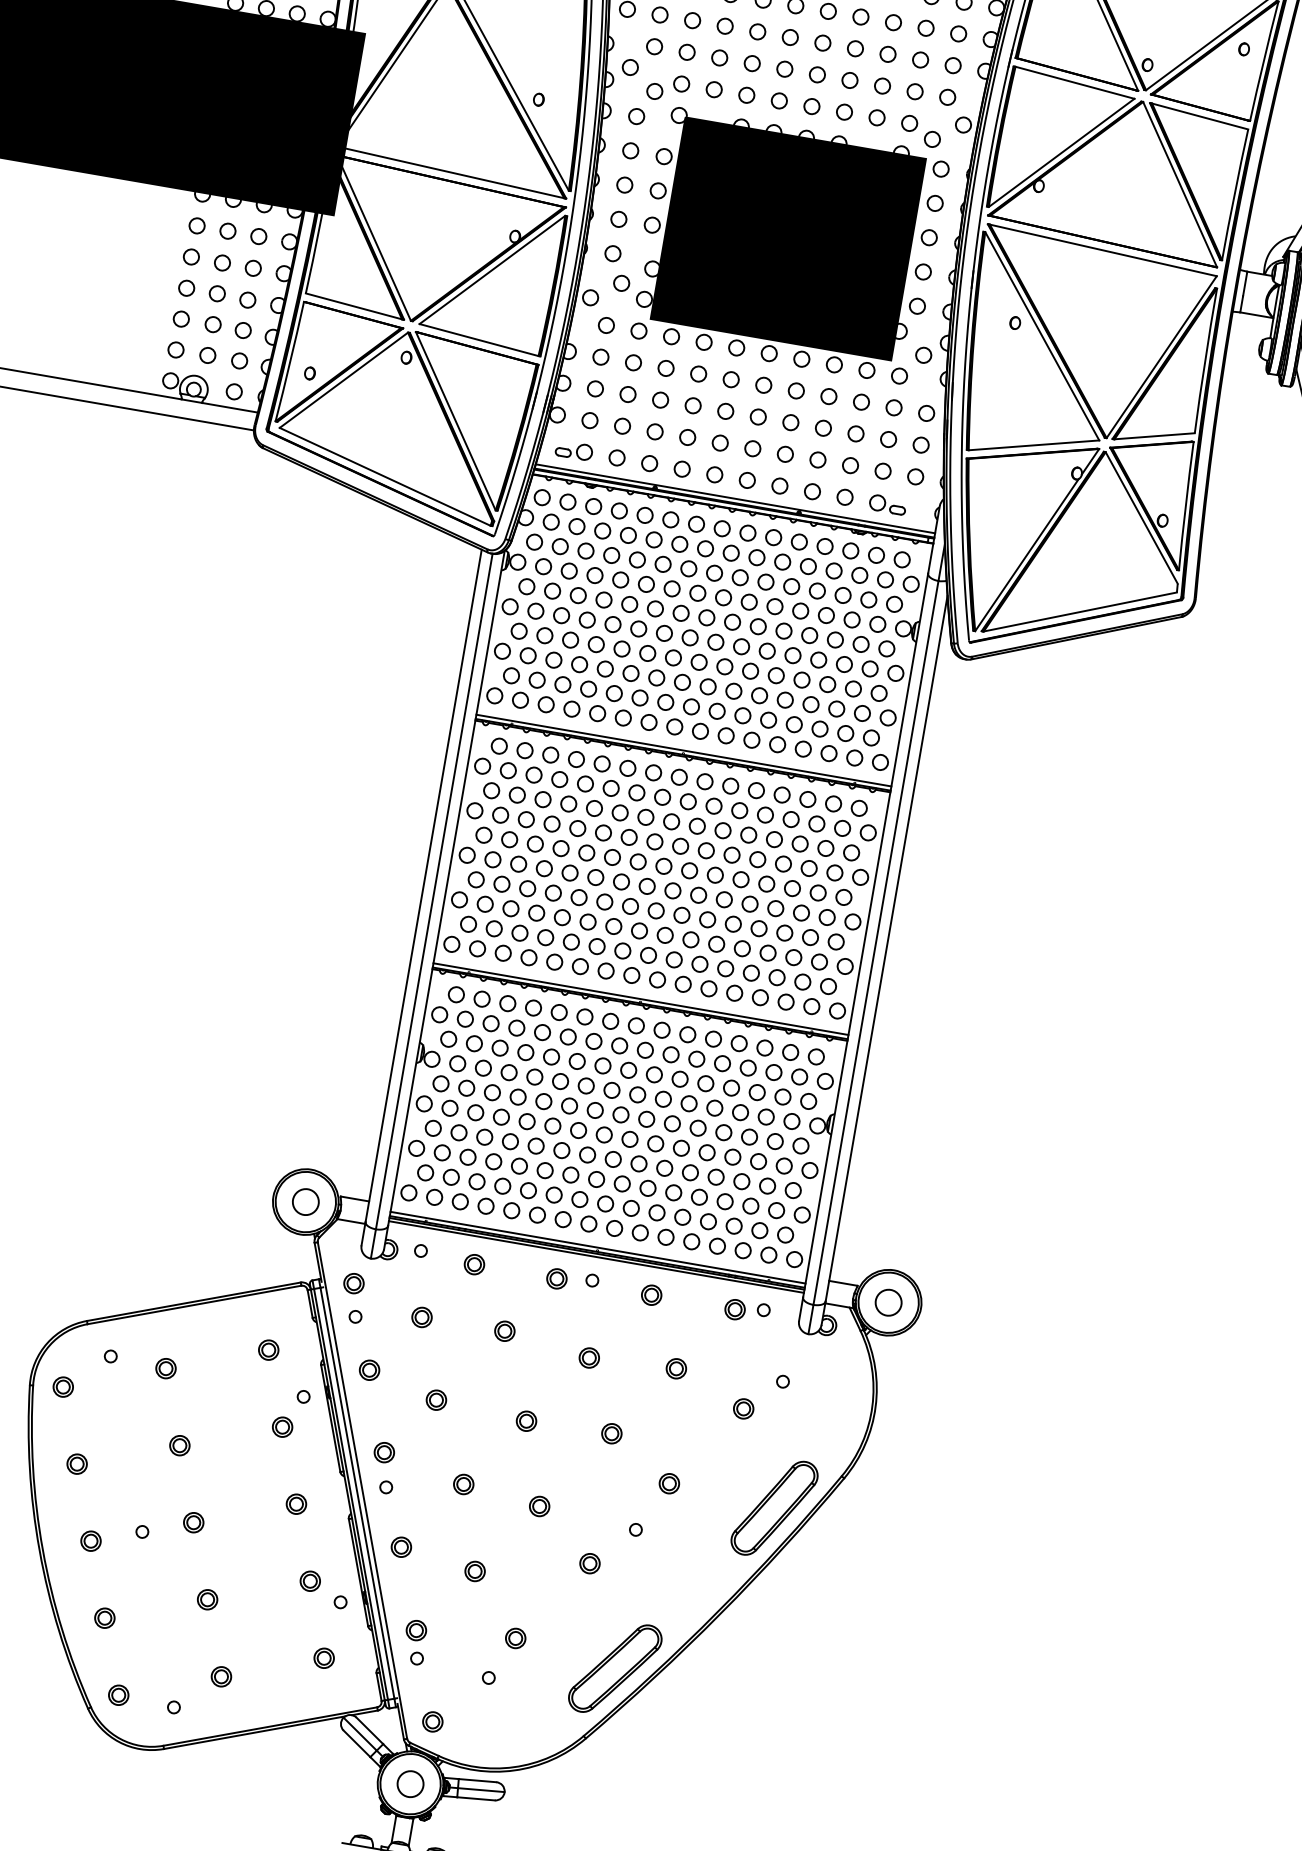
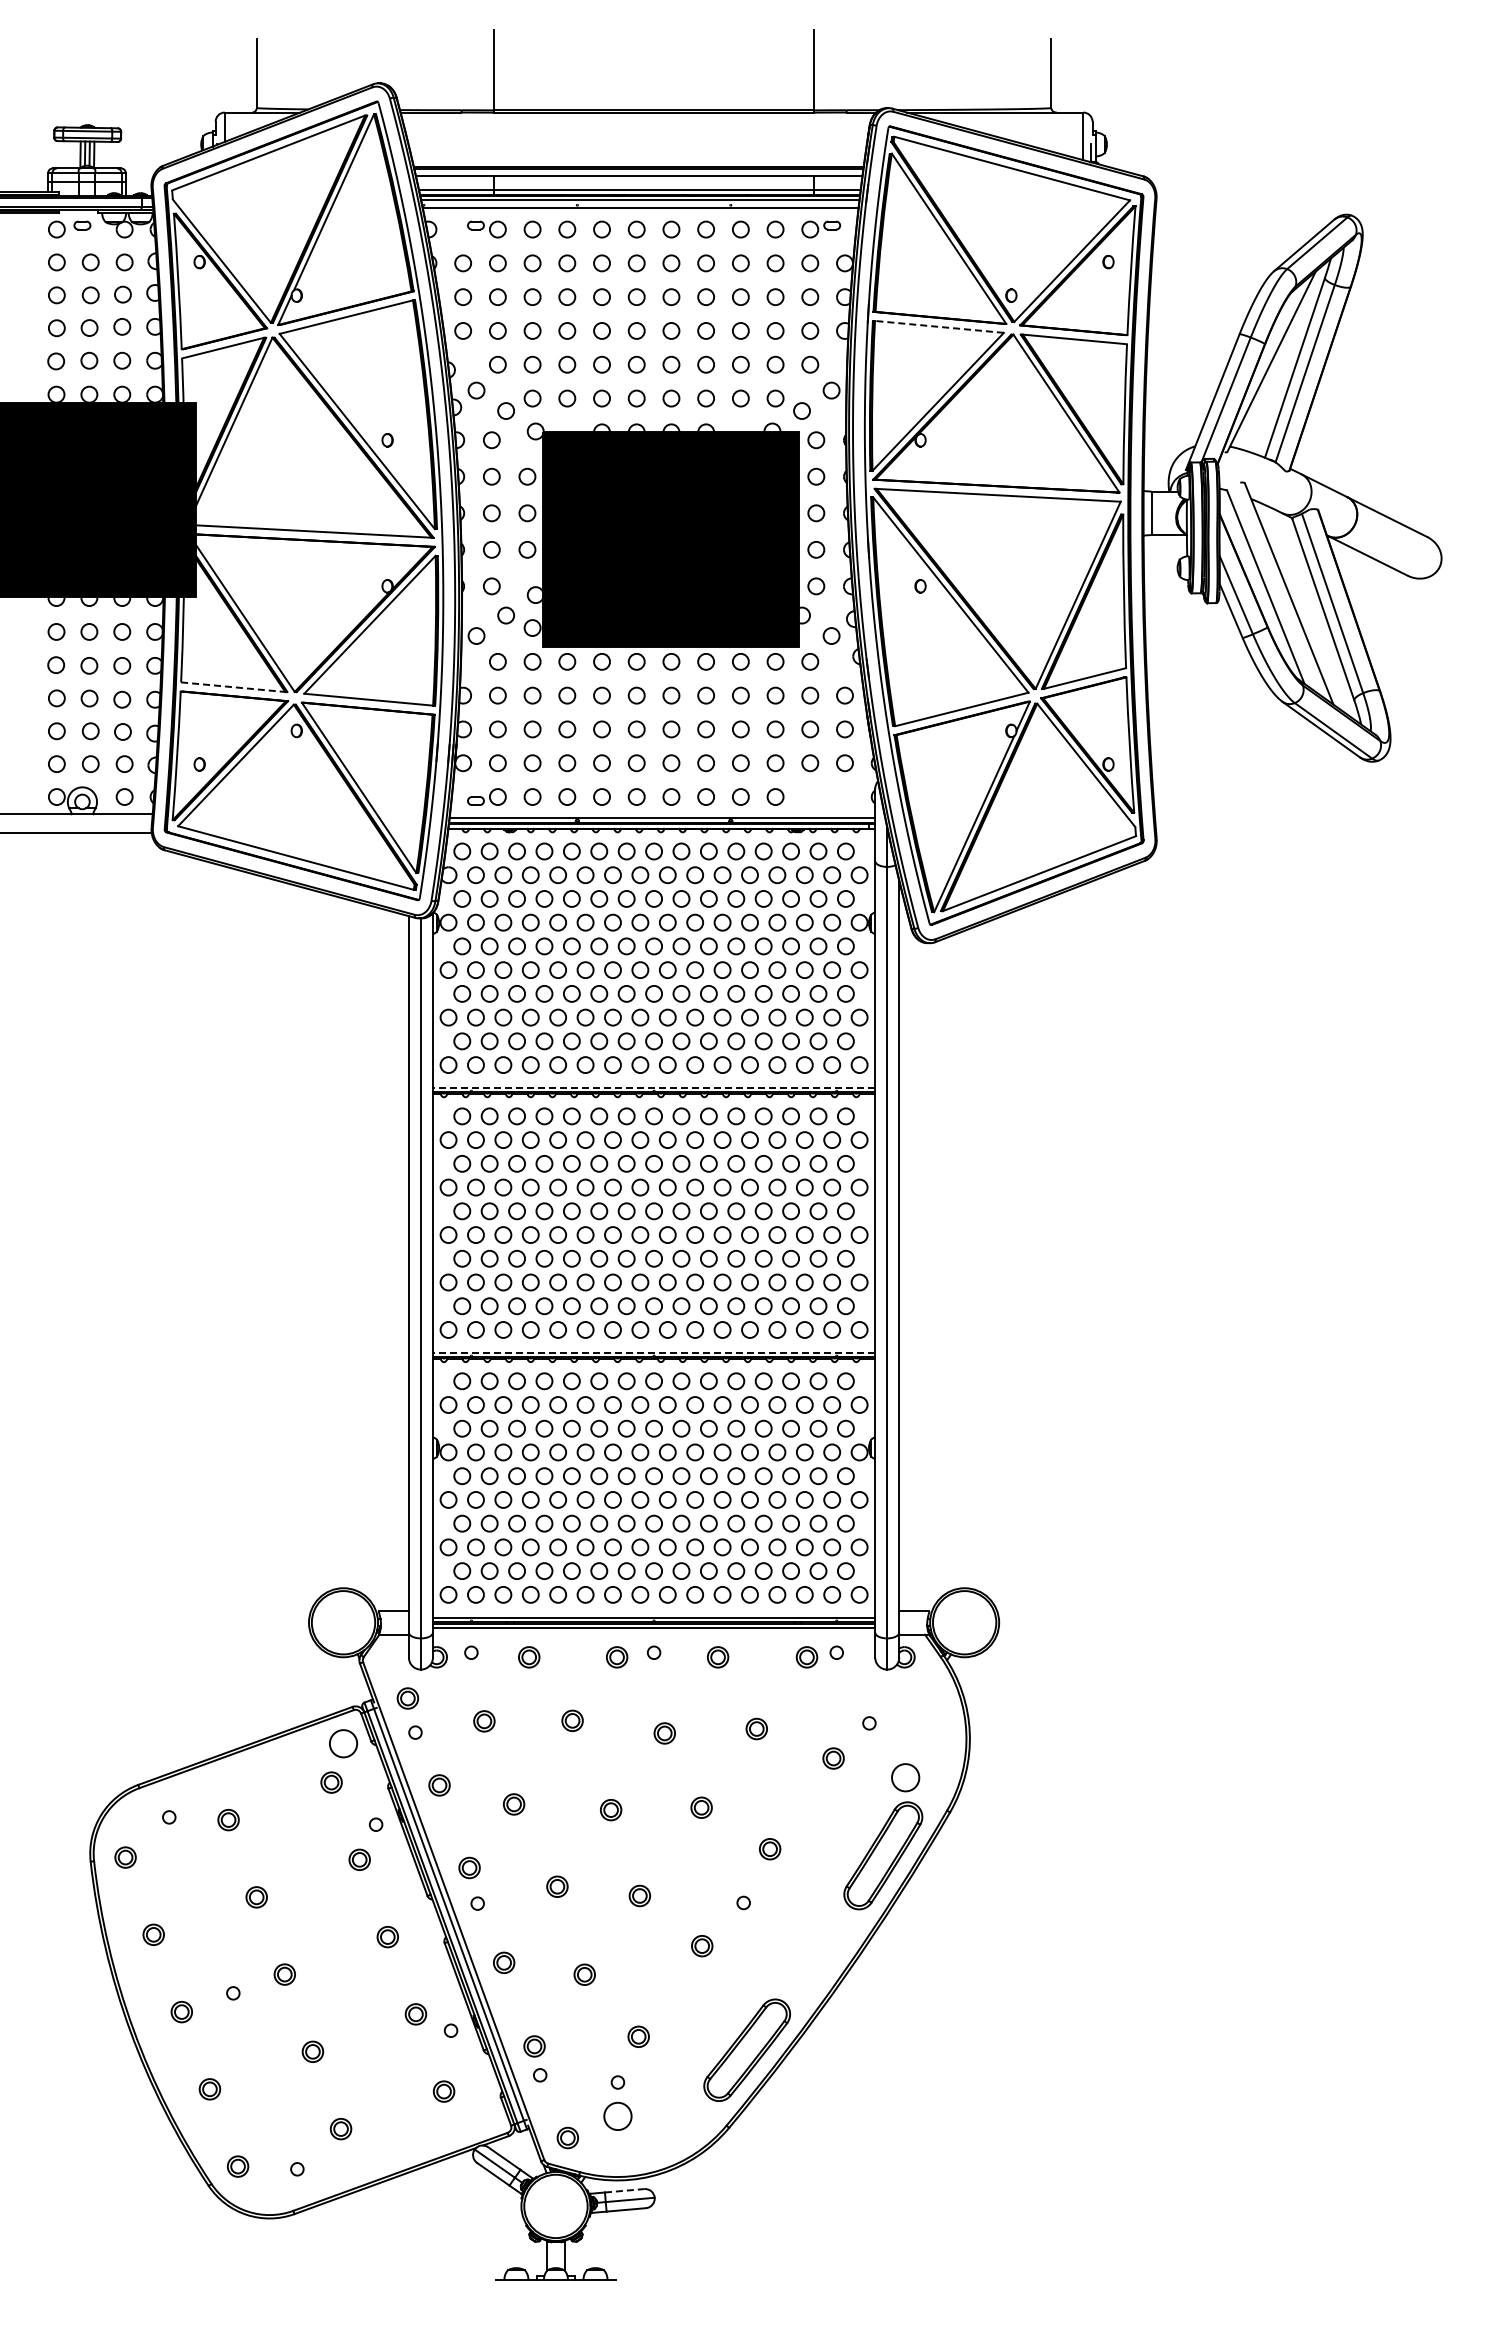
line: (1075, 82) -> (939, 326), solid -> dashed
line: (354, 306) -> (233, 687), solid -> dashed
part: (888, 504) -> (821, 796), removed
line: (683, 750) -> (653, 1087), solid -> dashed
line: (640, 998) -> (653, 1352), solid -> dashed
circle: (305, 1201) -> (343, 1743), moved
circle: (888, 1302) -> (905, 1777), moved
line: (477, 1780) -> (624, 2190), solid -> dashed
circle: (410, 1783) -> (617, 2115), moved

